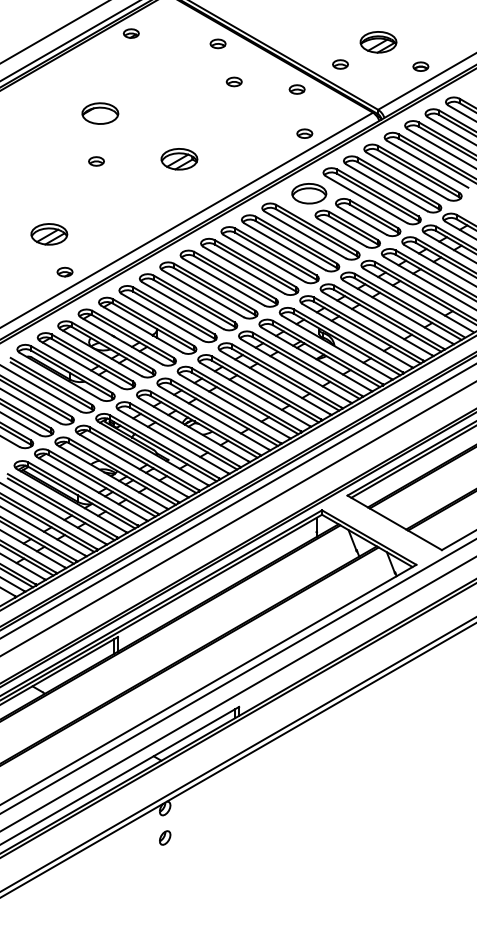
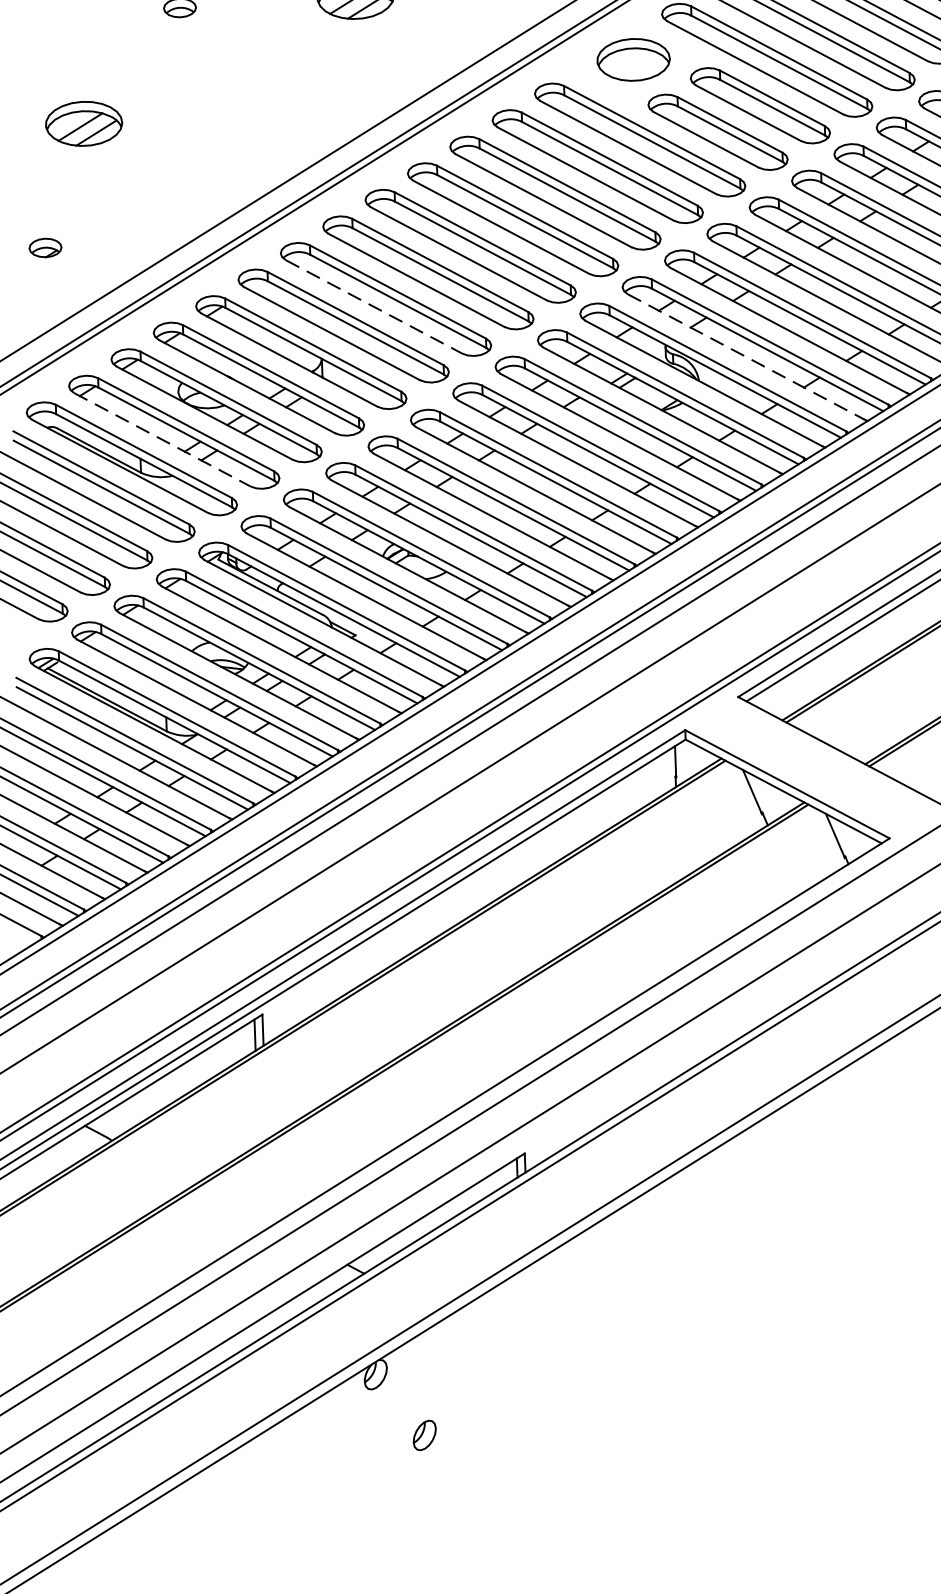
part: (49, 234) -> (84, 124), moved
part: (64, 271) -> (44, 246), moved
line: (182, 305) -> (373, 306), solid -> dashed
line: (357, 335) -> (746, 356), solid -> dashed
line: (80, 364) -> (161, 439), solid -> dashed
part: (165, 837) -> (425, 1434), moved

